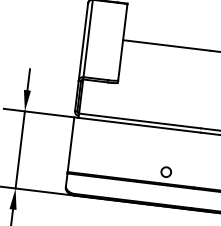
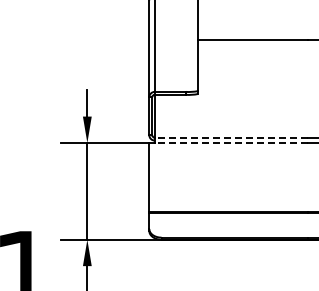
line: (140, 120) -> (231, 137), solid -> dashed
line: (139, 125) -> (231, 143), solid -> dashed
circle: (166, 171) -> (271, 196), removed

